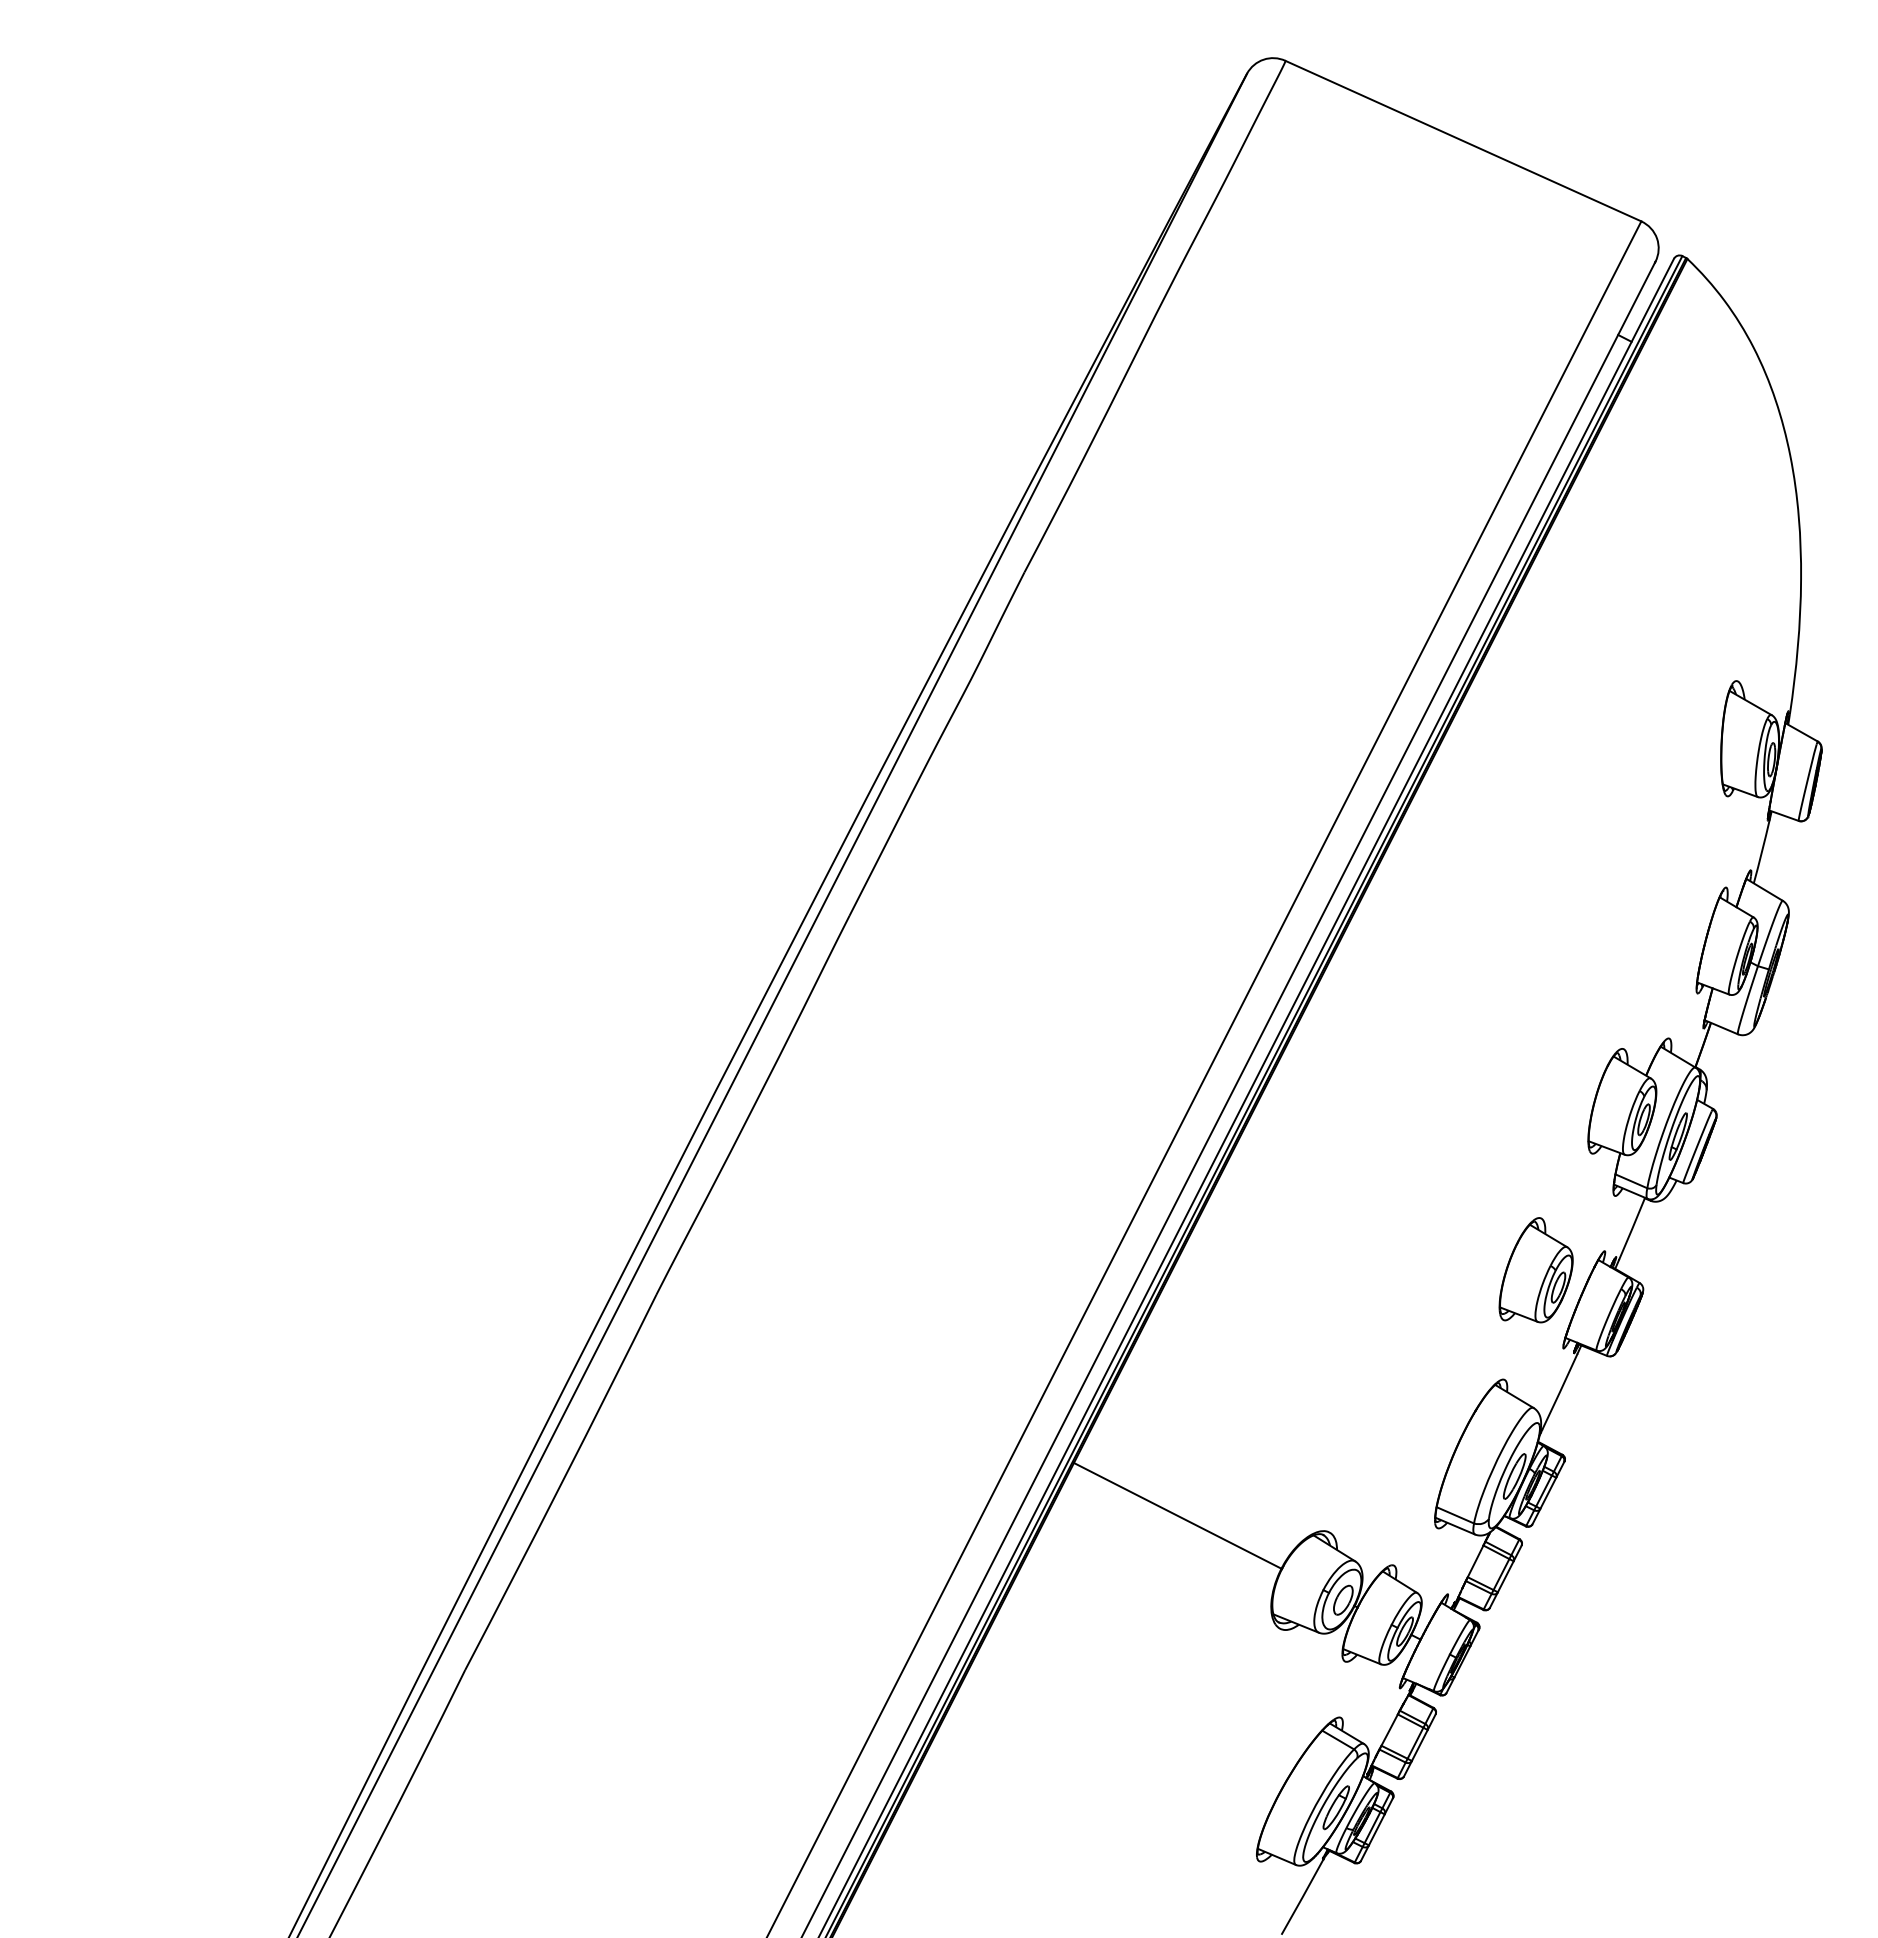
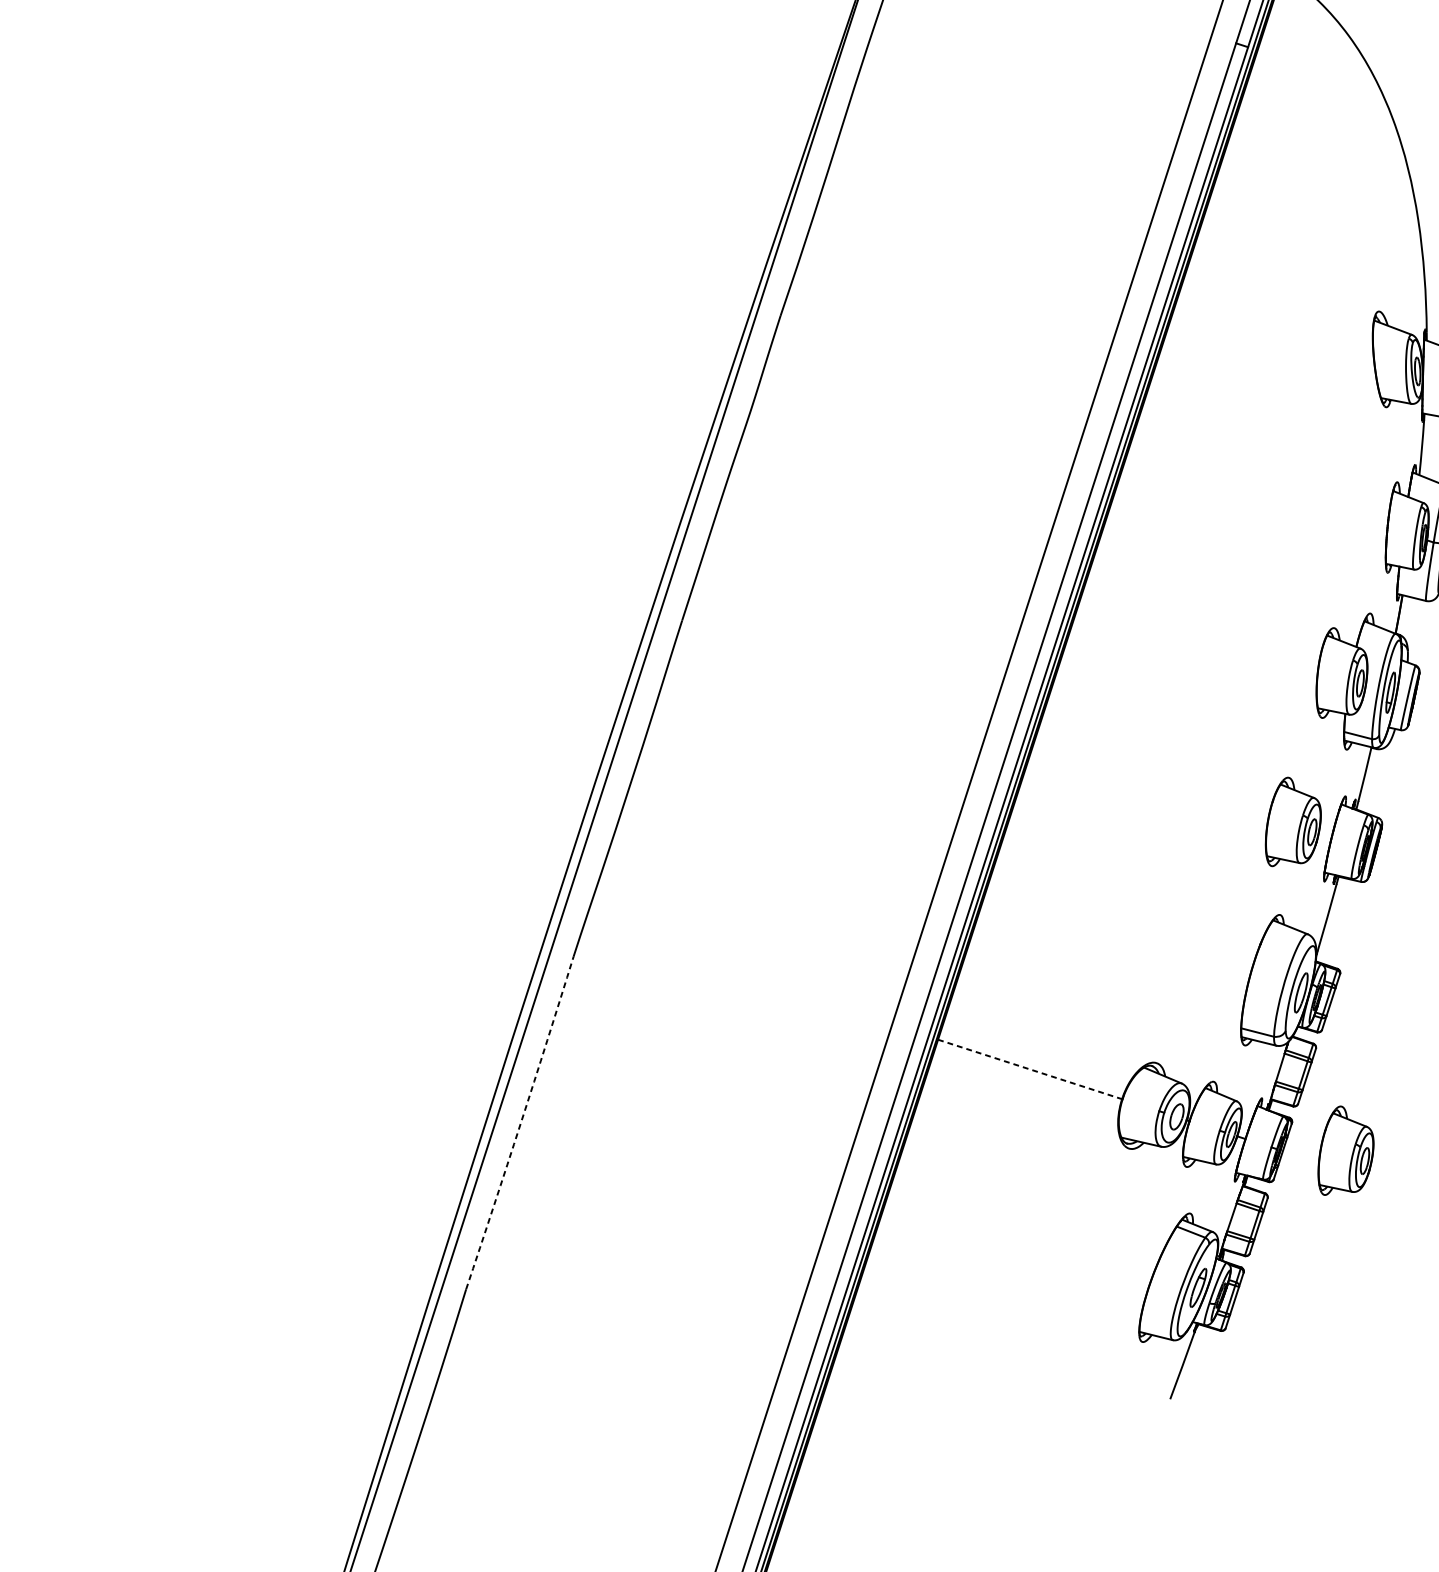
arc: (561, 1482) -> (520, 1123), solid -> dashed
line: (1177, 1515) -> (1029, 1069), solid -> dashed
part: (1535, 1671) -> (1343, 1150), added

